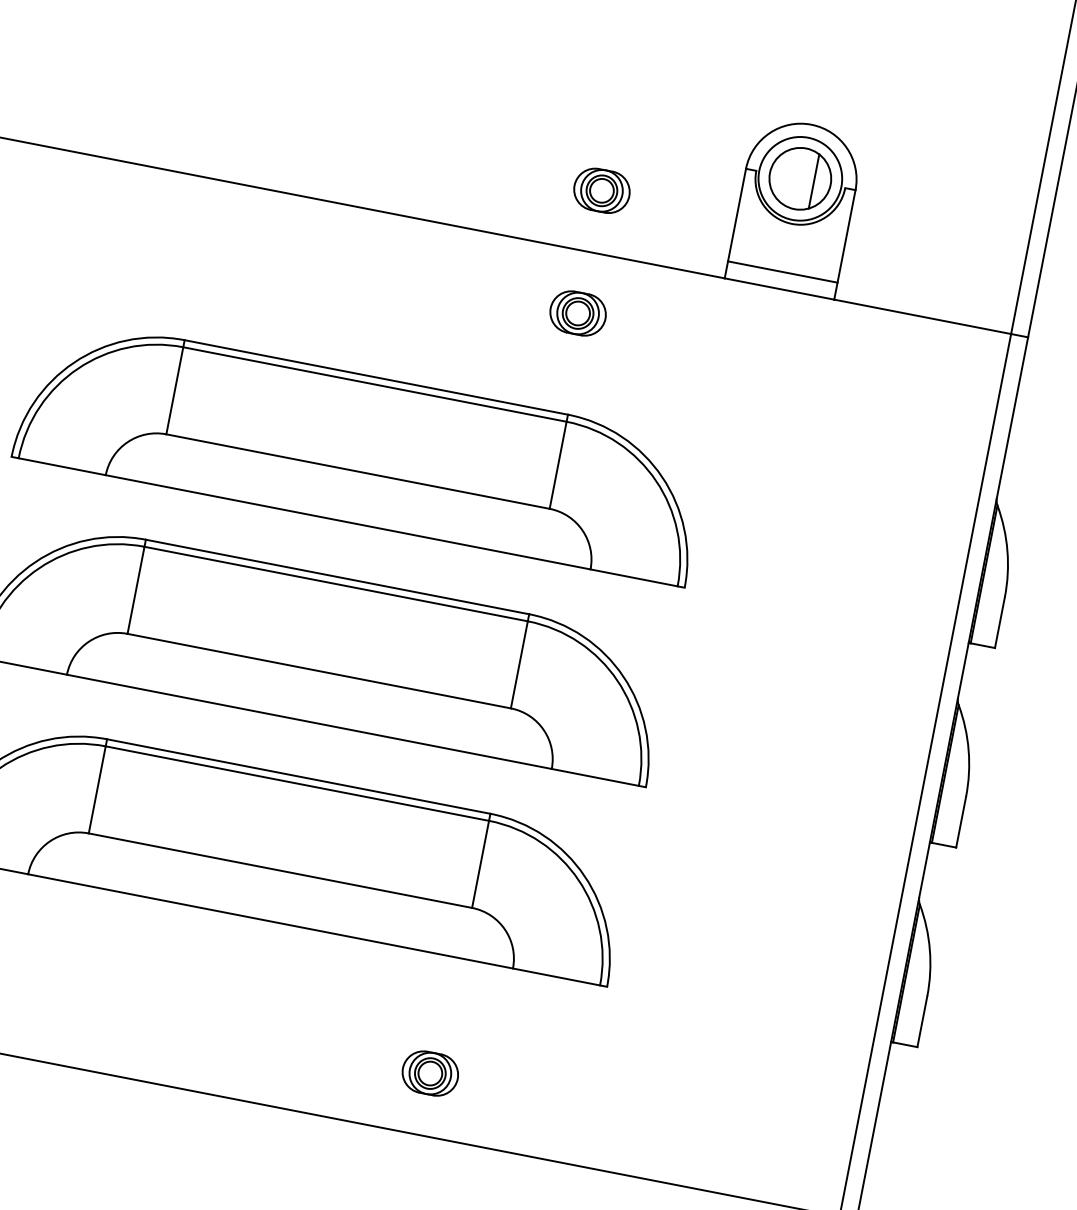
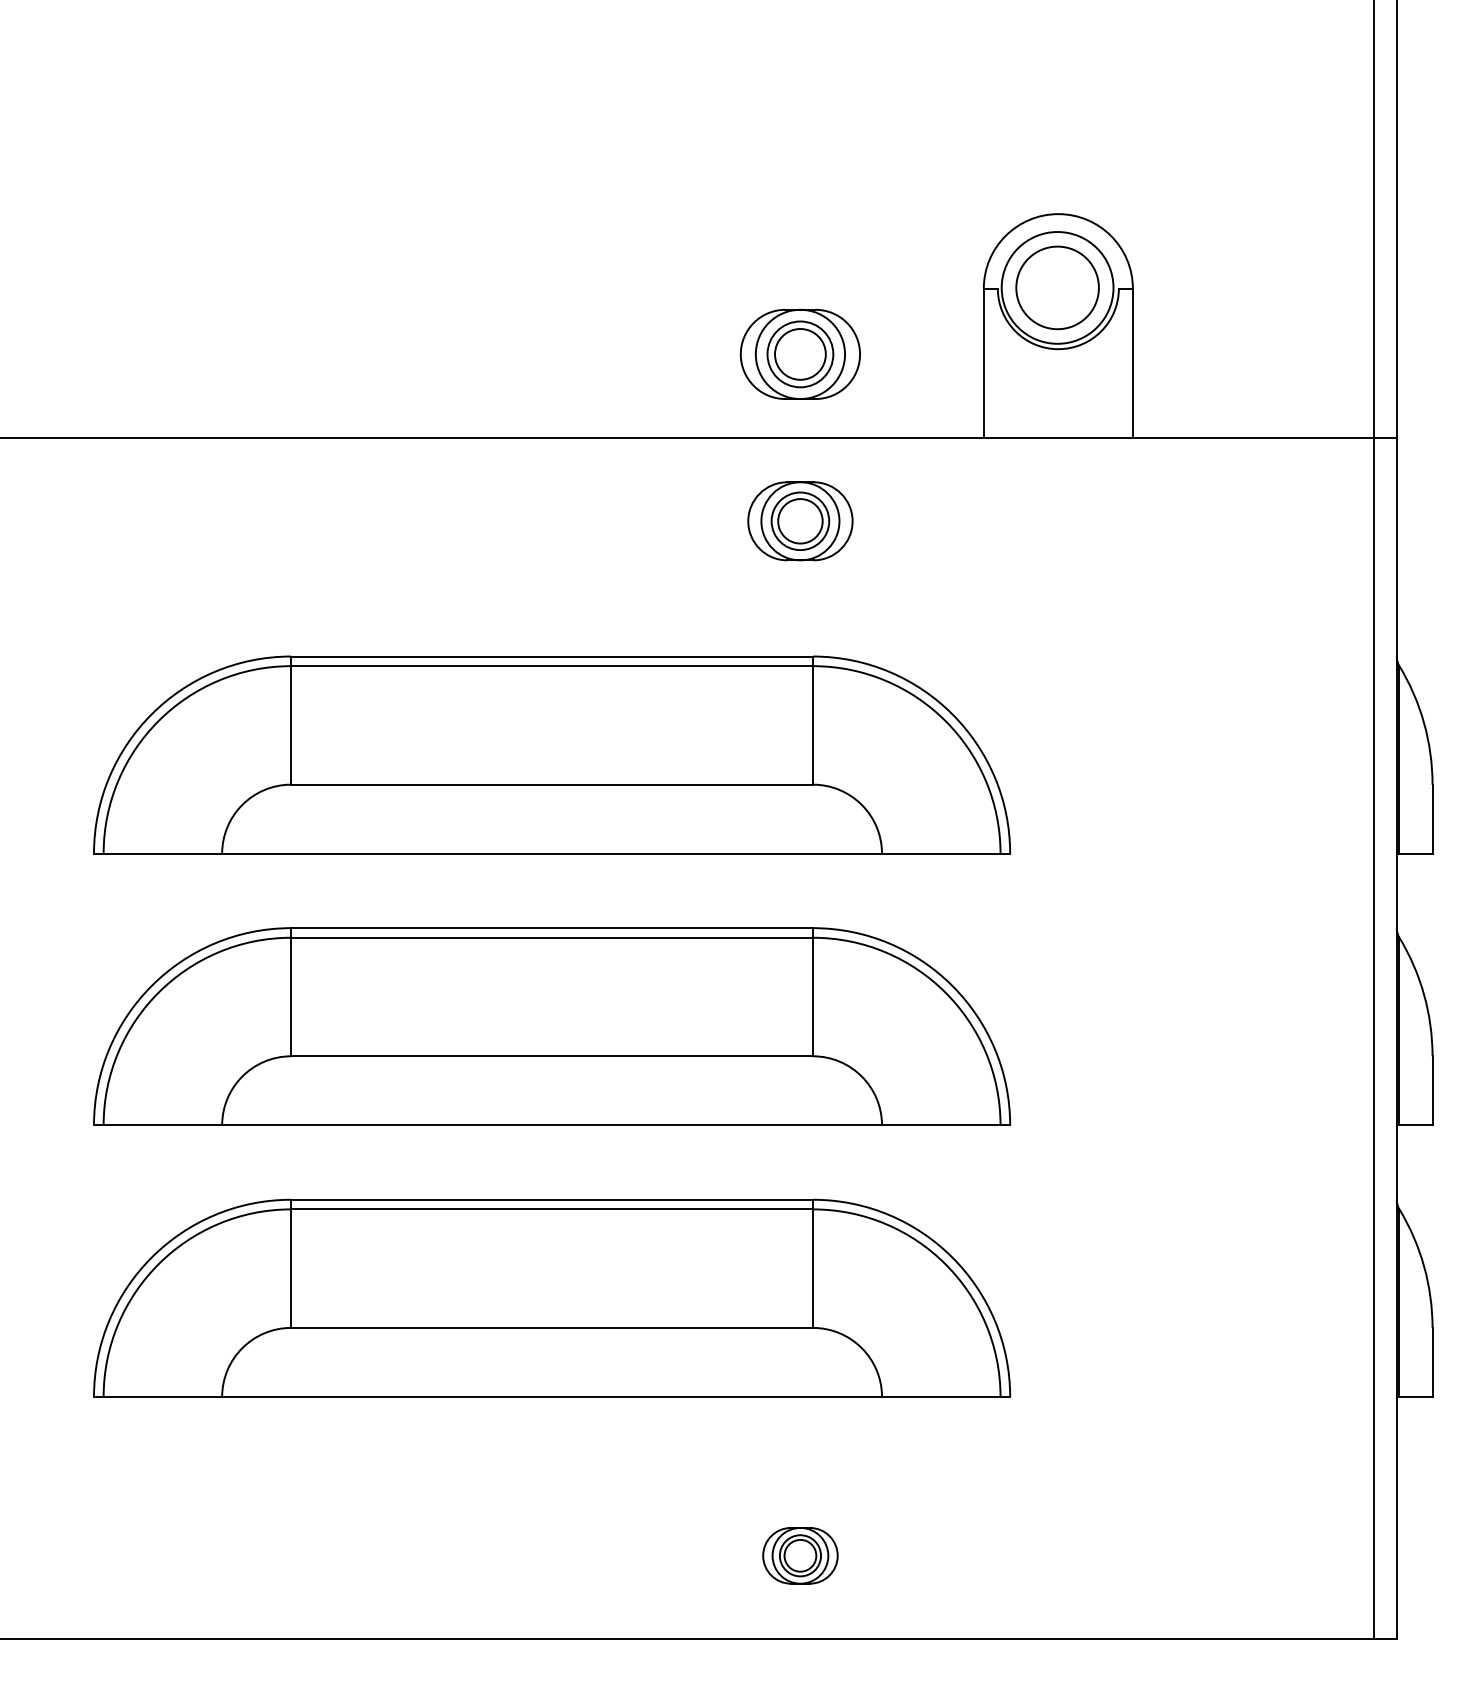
line: (814, 181) -> (1076, 287), removed
part: (602, 190) -> (800, 353), size x1.6
line: (782, 271) -> (1057, 414), removed
part: (578, 312) -> (800, 520), size x1.4

